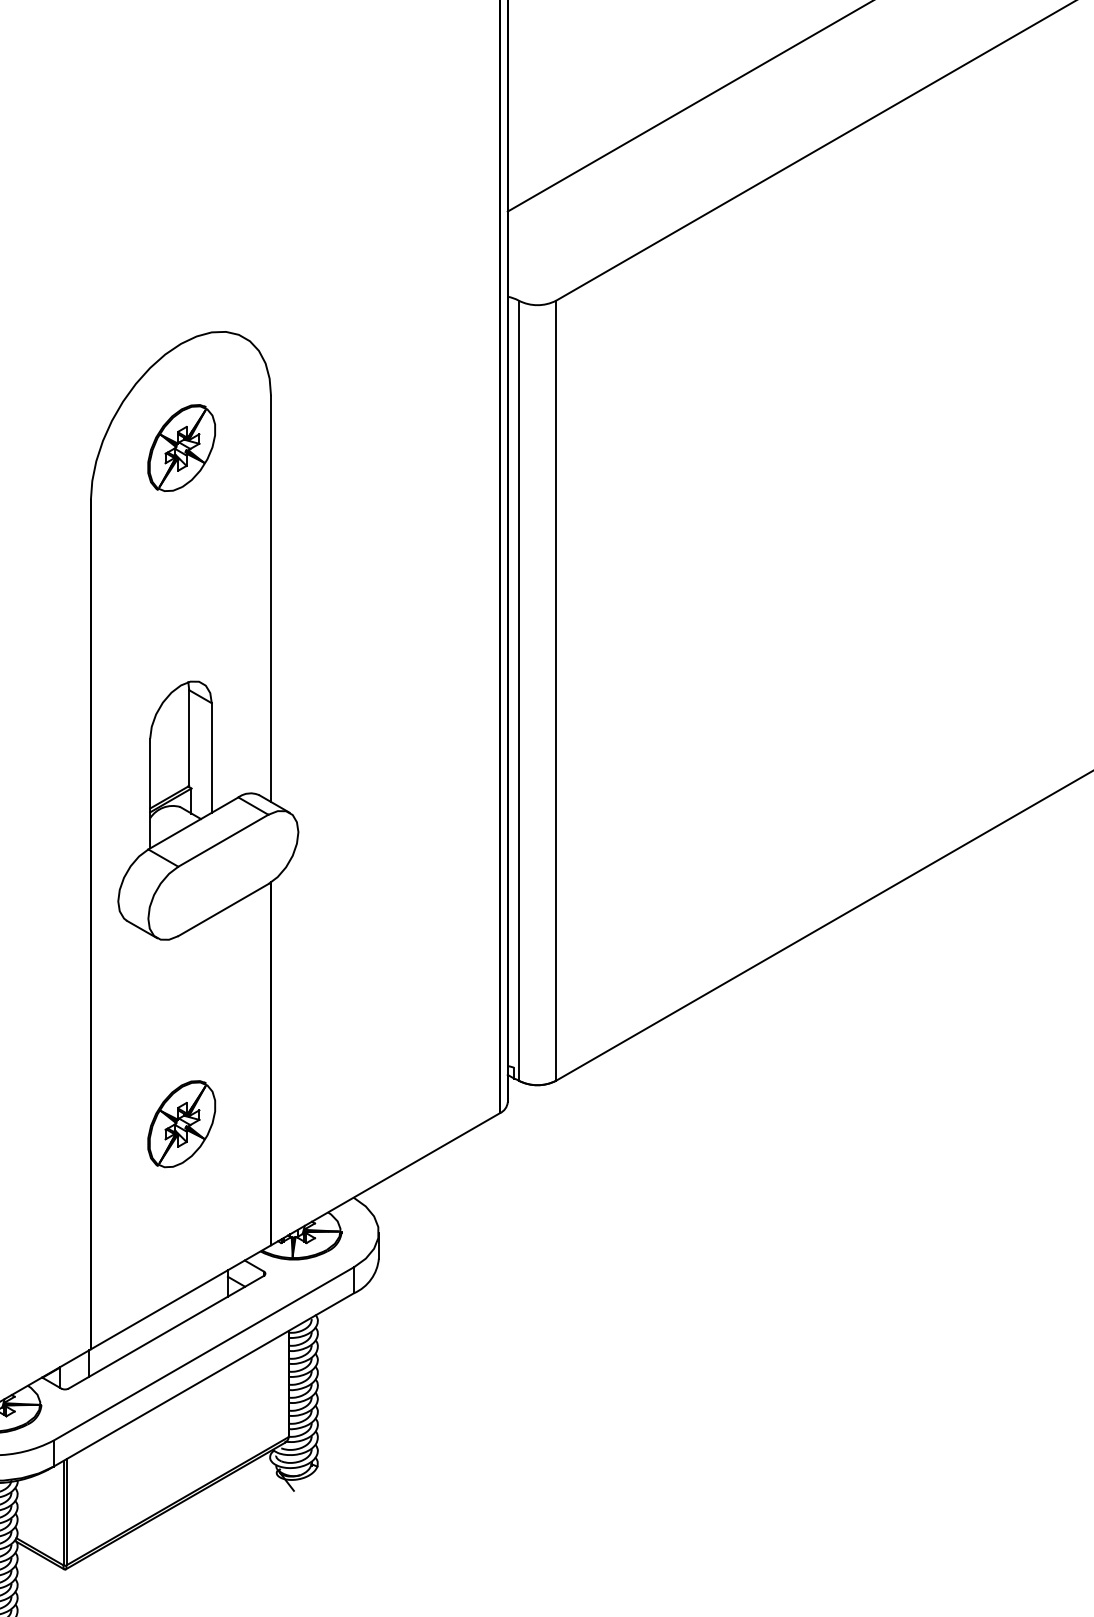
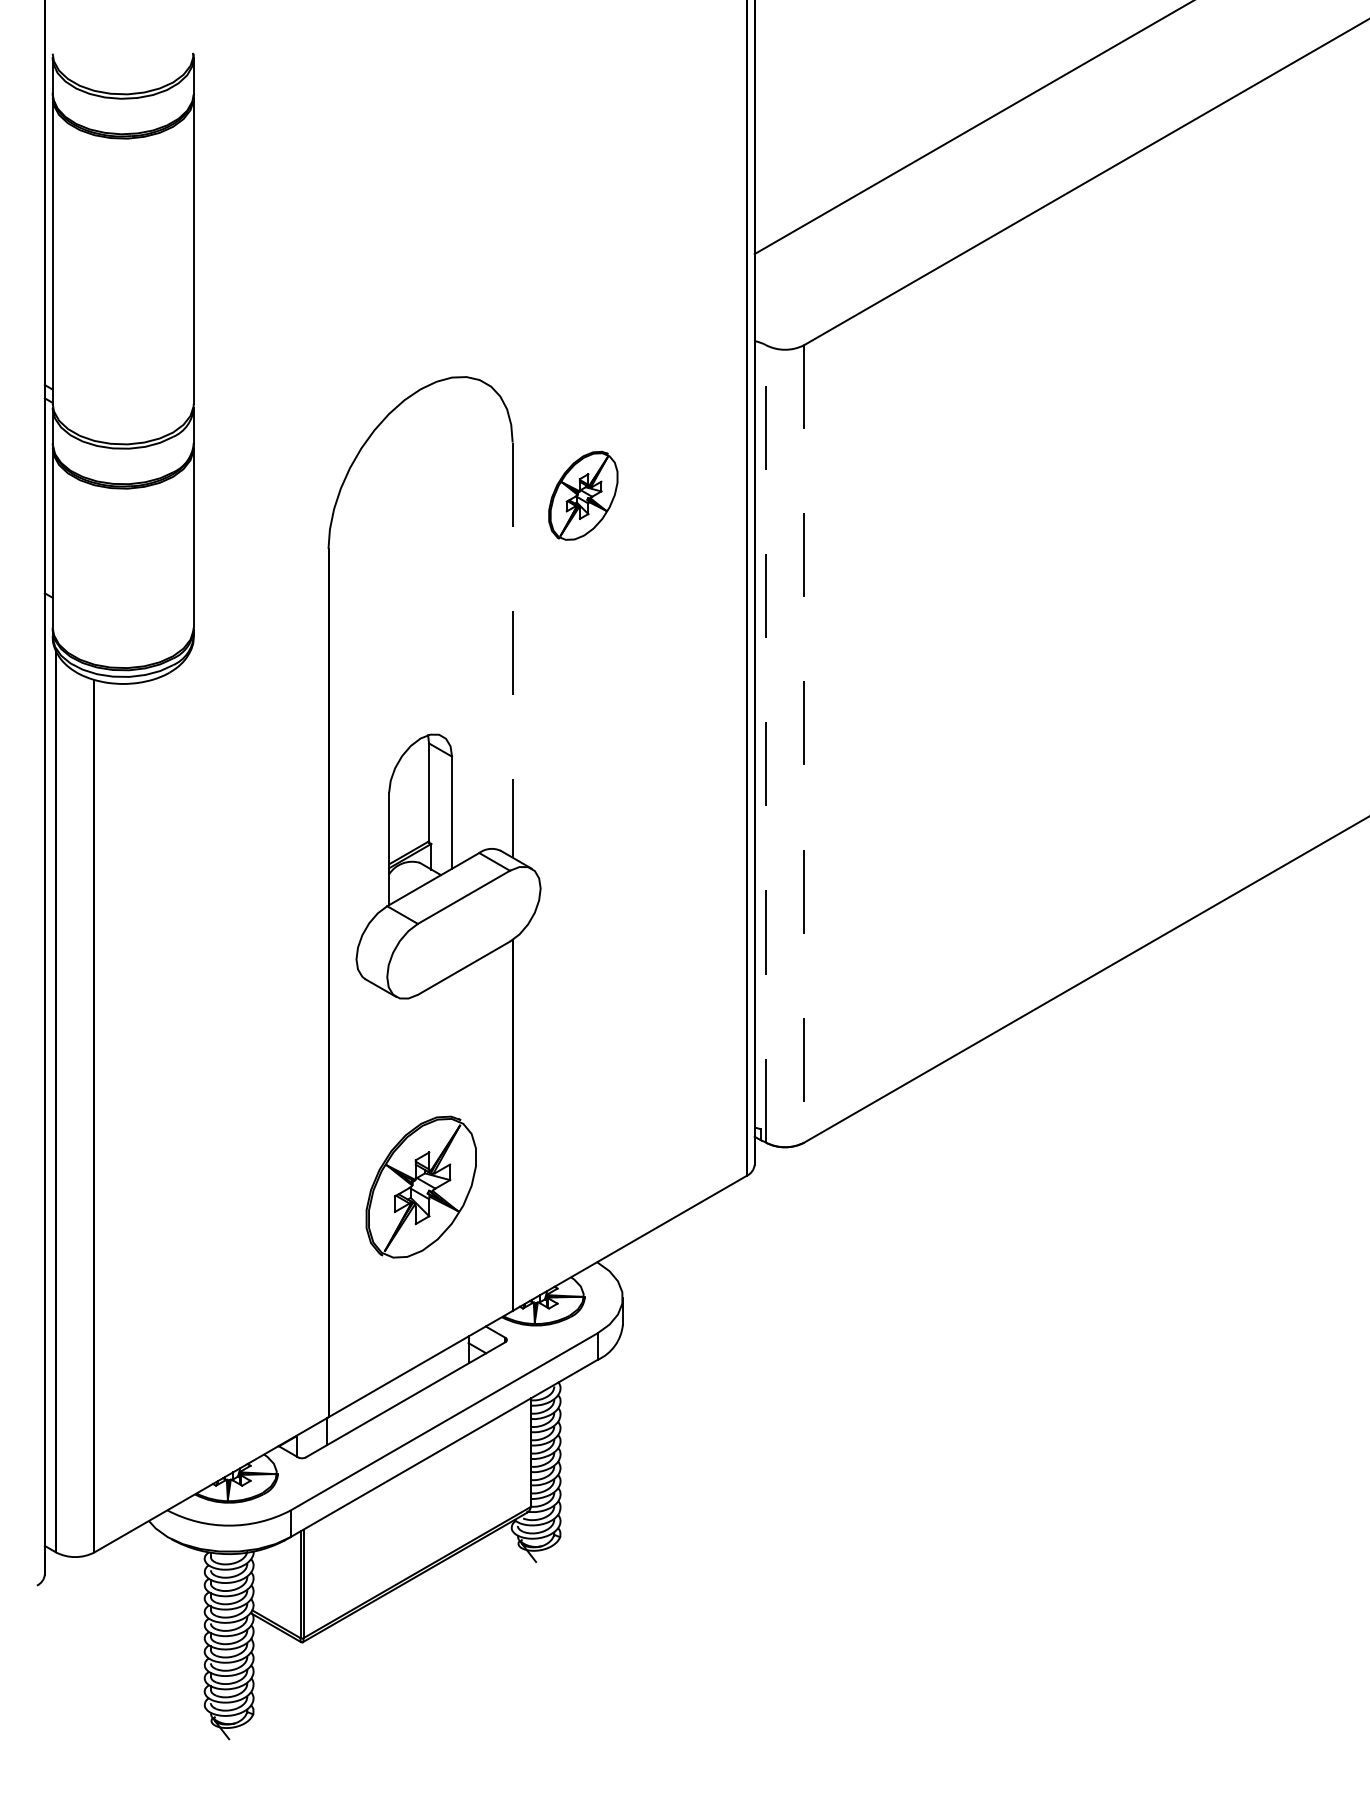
part: (181, 447) -> (583, 495), moved
line: (270, 599) -> (512, 650), solid -> dashed
line: (518, 690) -> (765, 743), solid -> dashed
line: (556, 690) -> (804, 743), solid -> dashed
part: (181, 1123) -> (421, 1186), size x1.6

